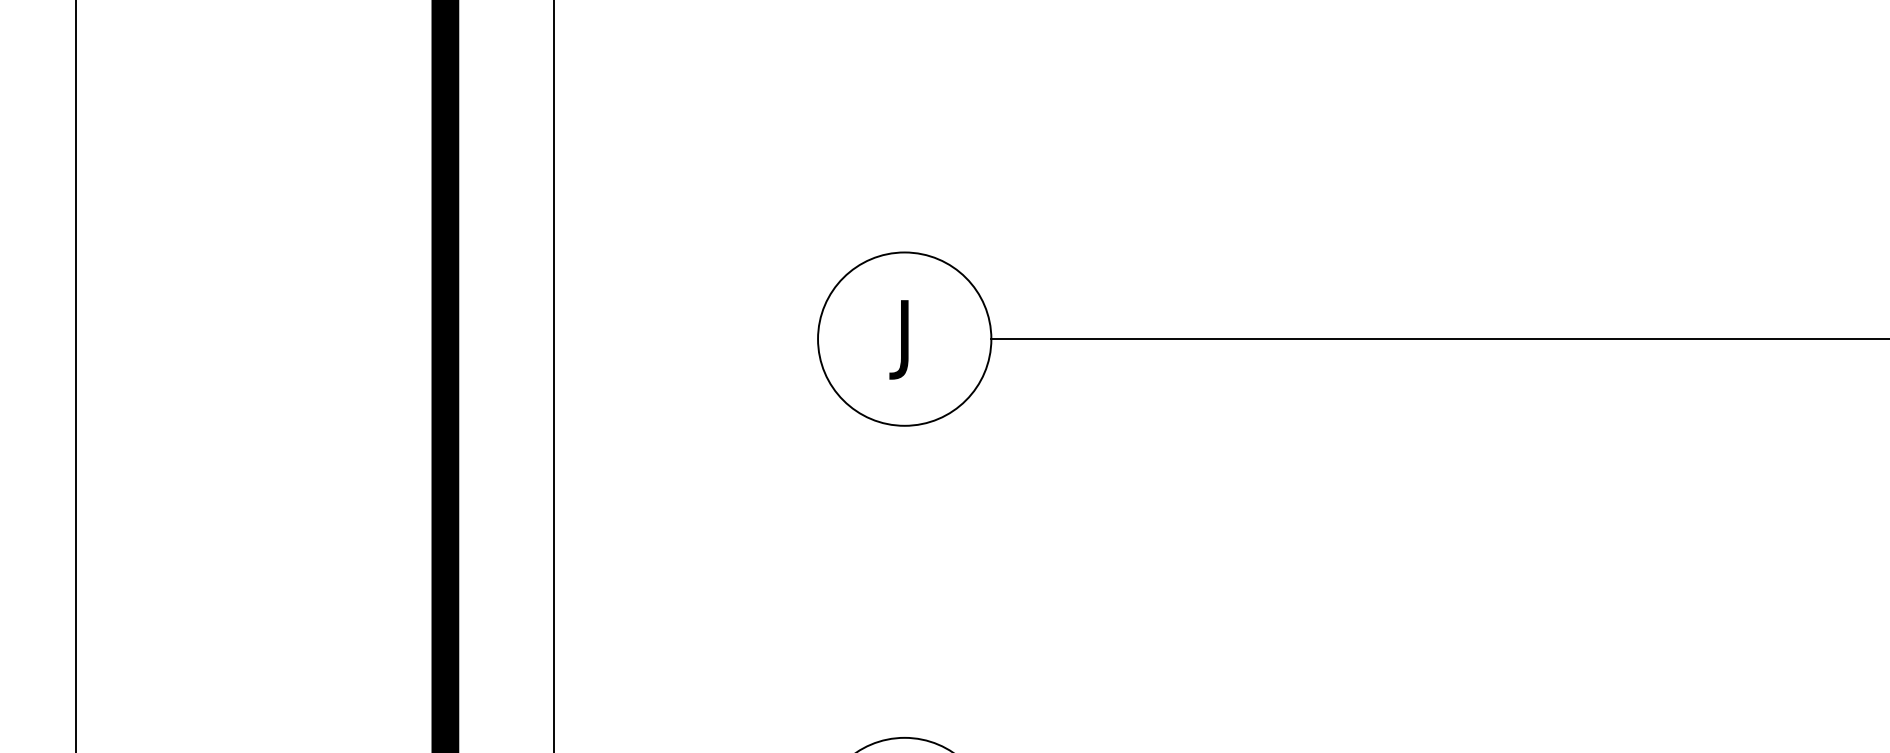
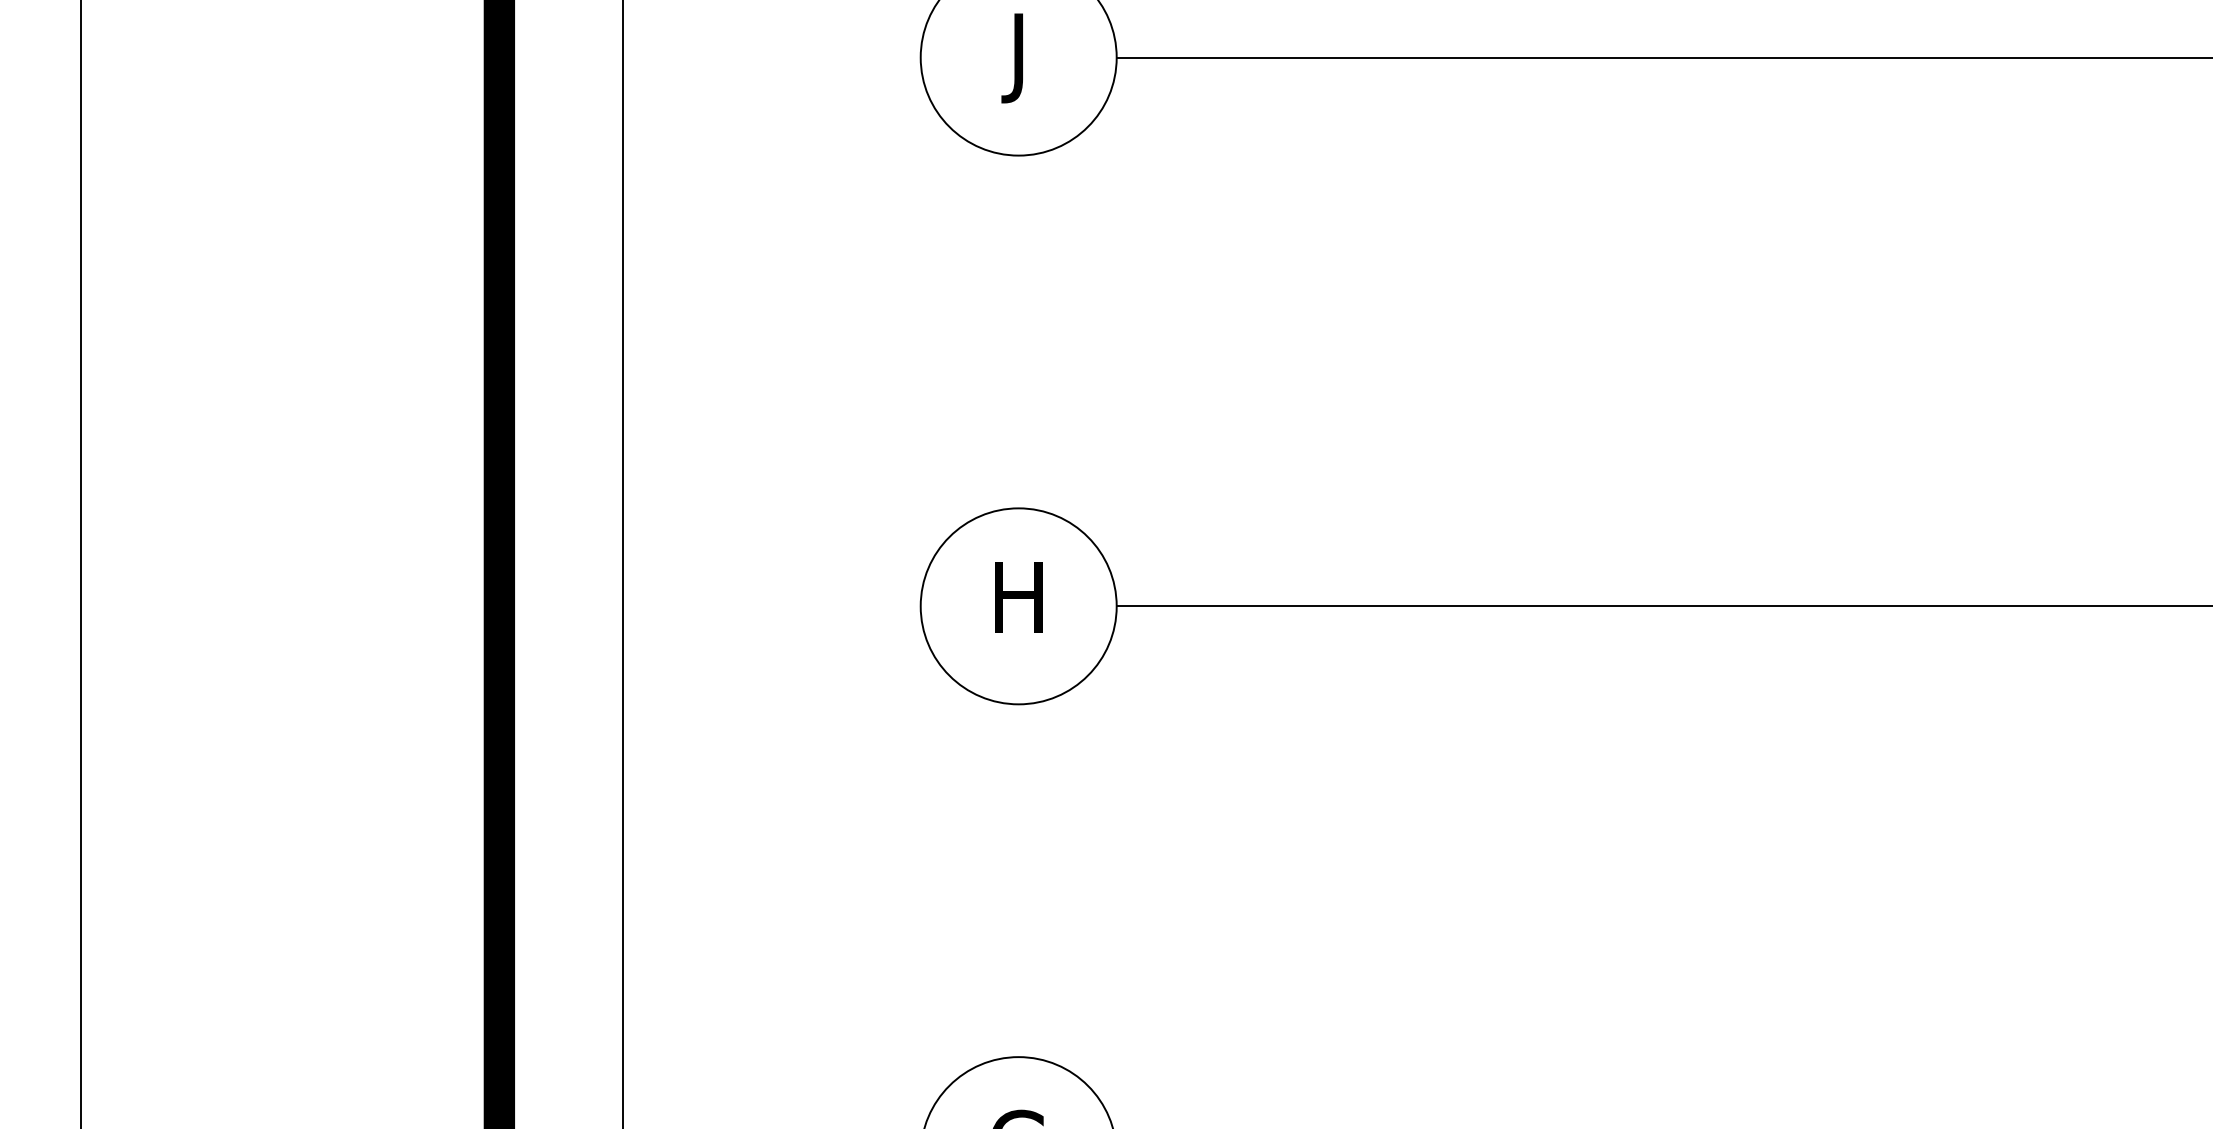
text: (904, 340) -> (1018, 607), J -> H

